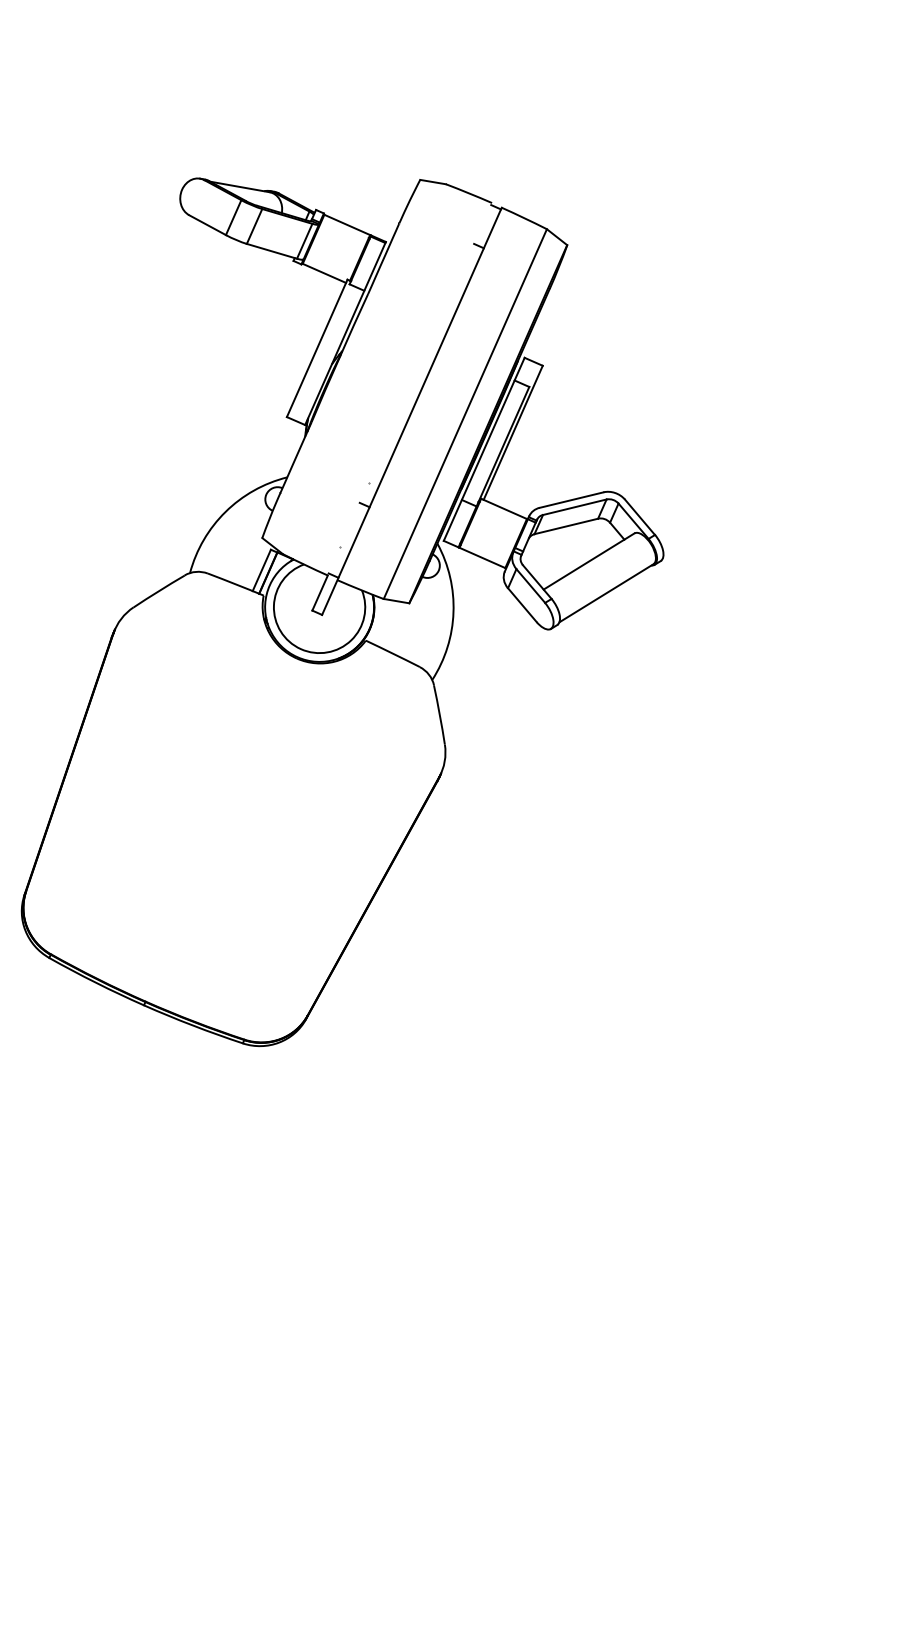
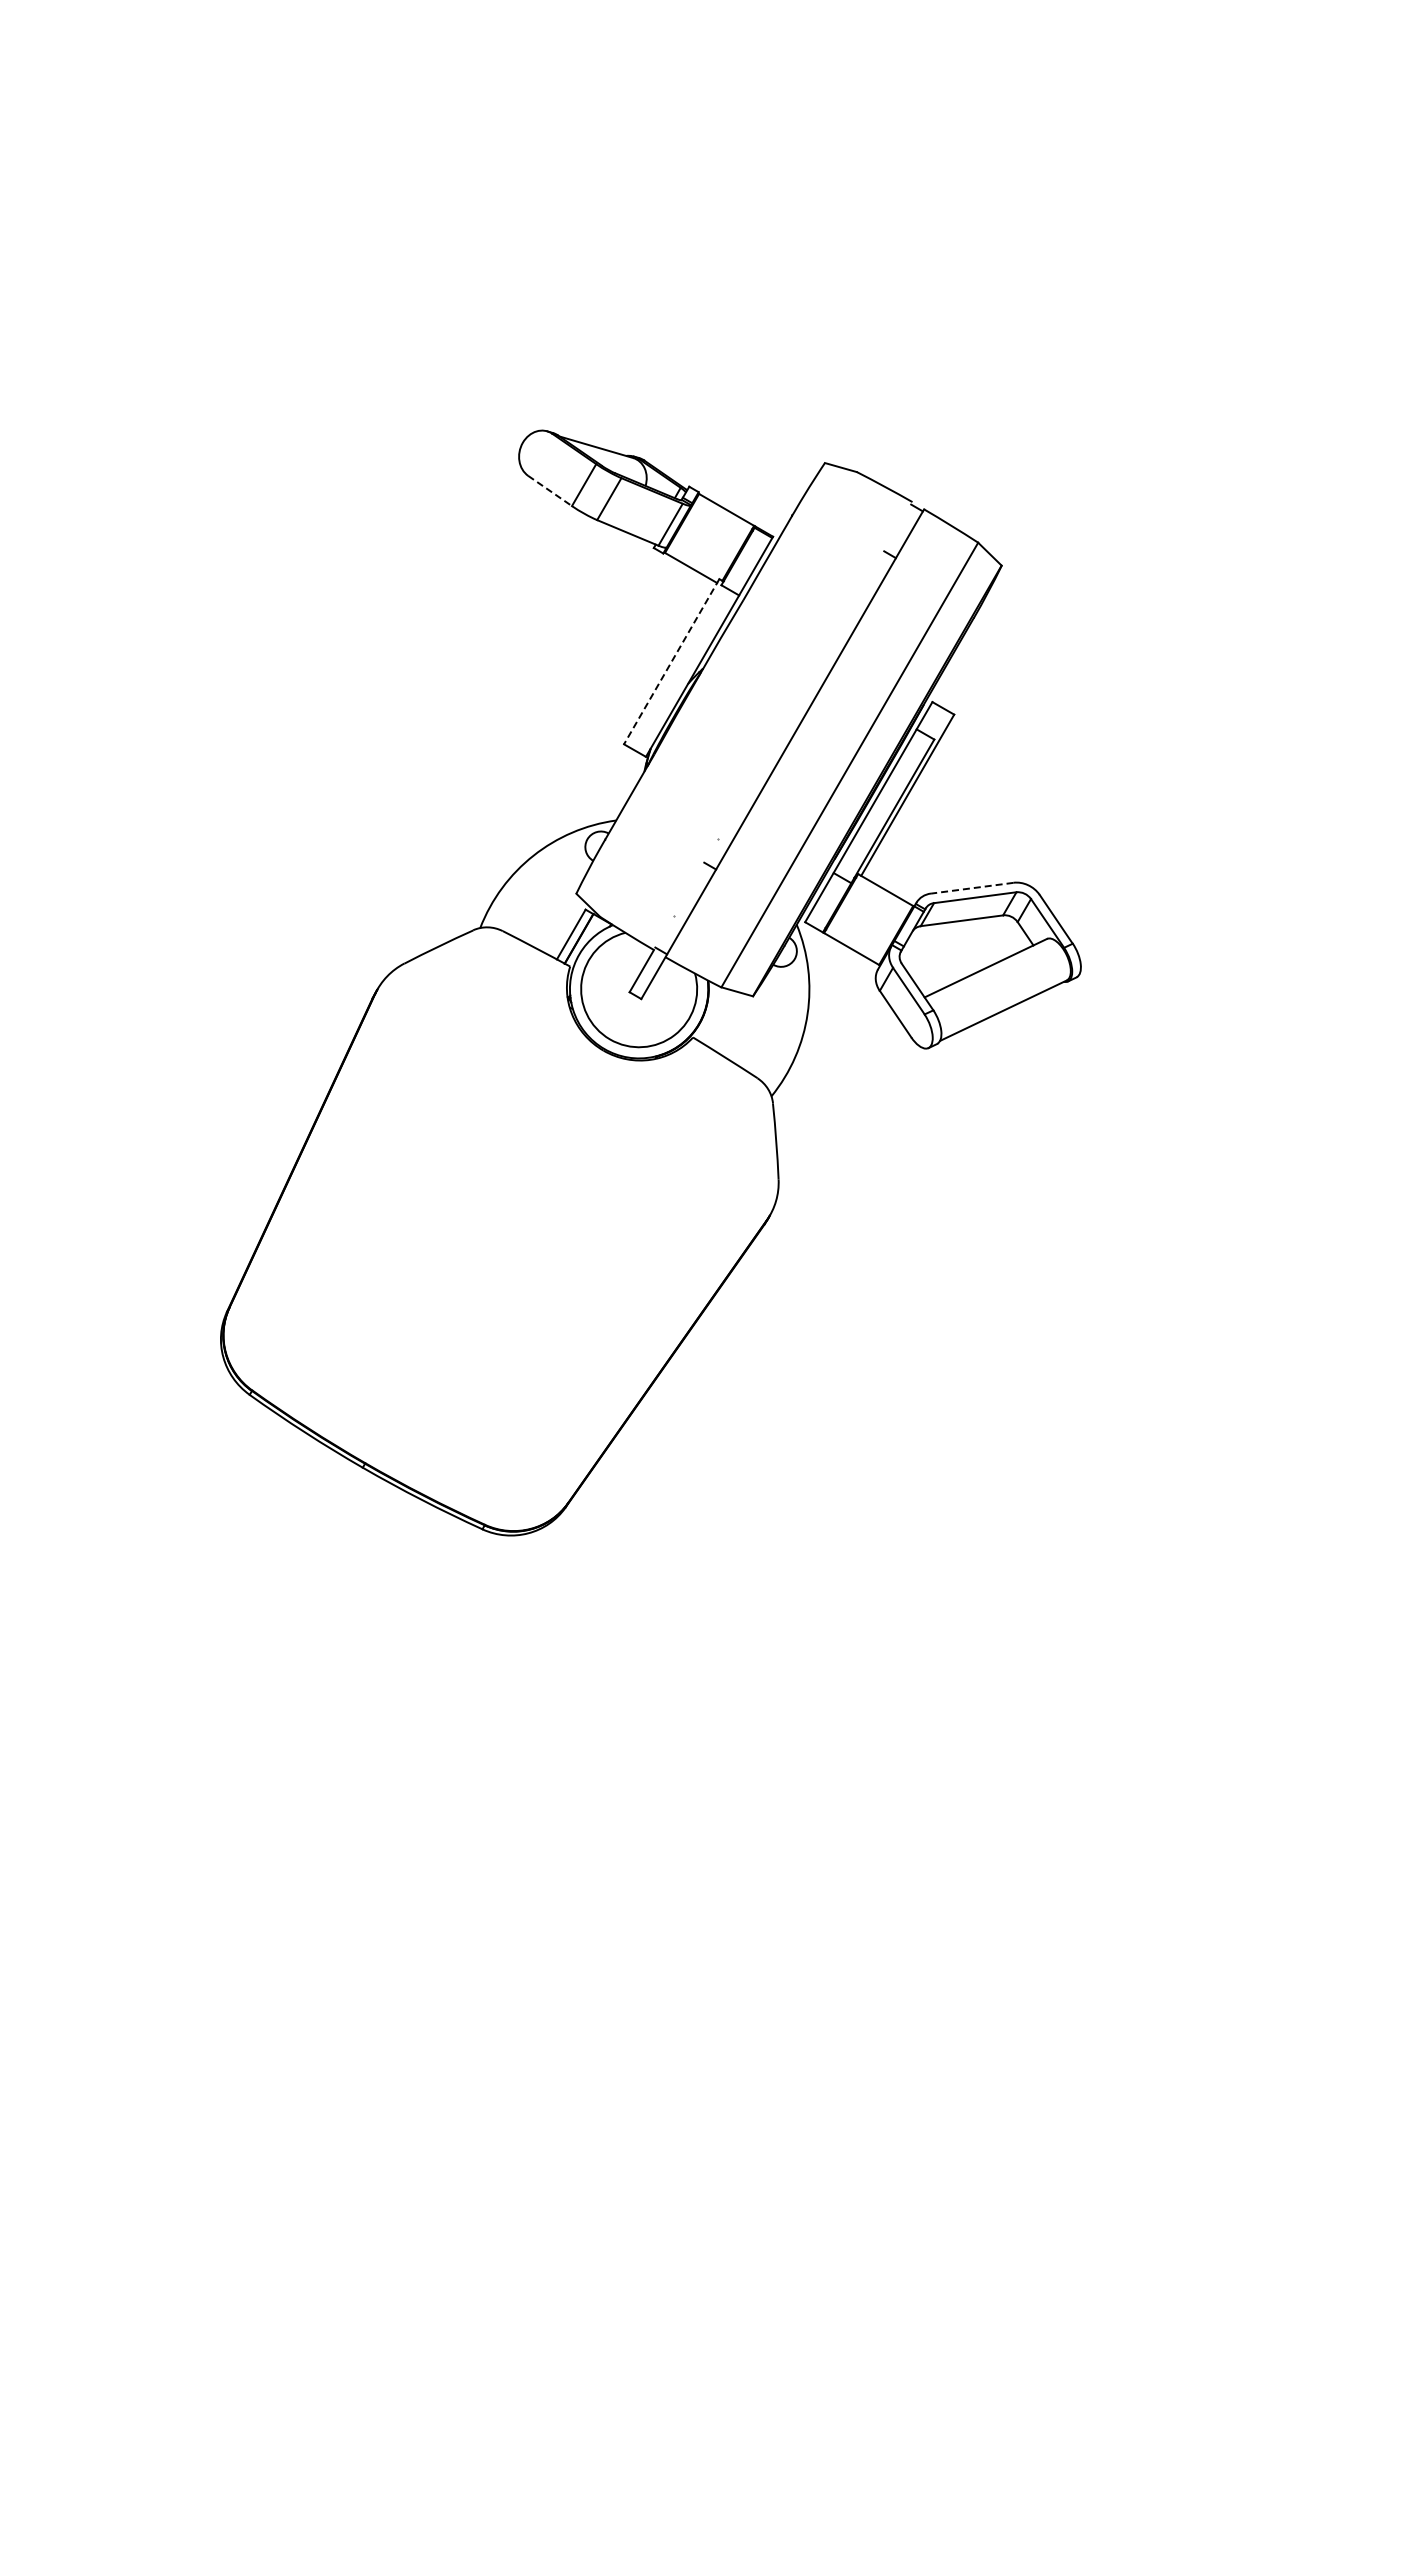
line: (207, 224) -> (550, 490), solid -> dashed
line: (317, 349) -> (671, 662), solid -> dashed
line: (571, 500) -> (972, 888), solid -> dashed

